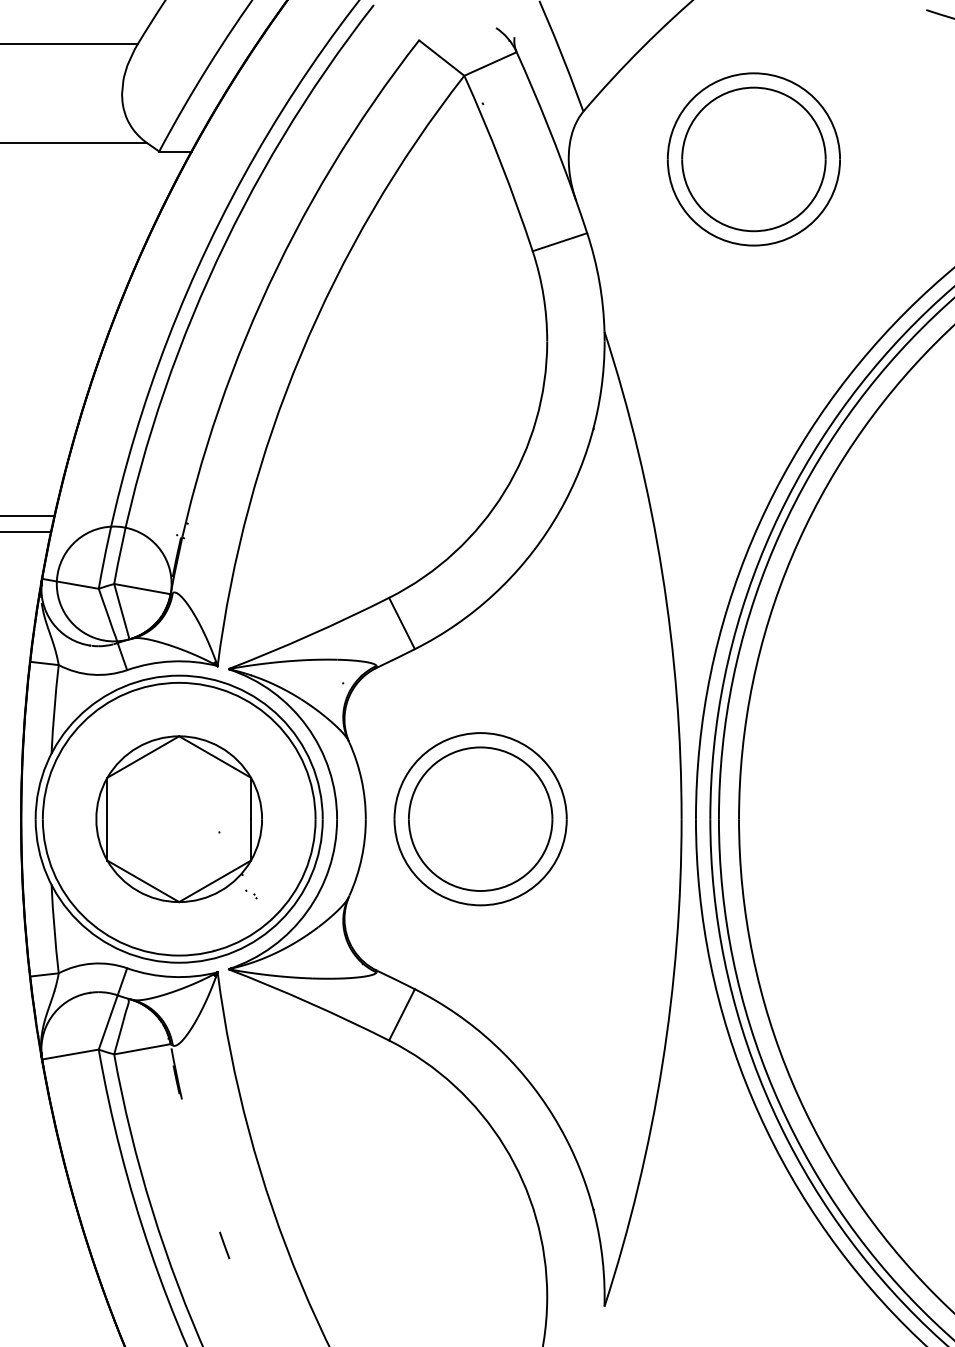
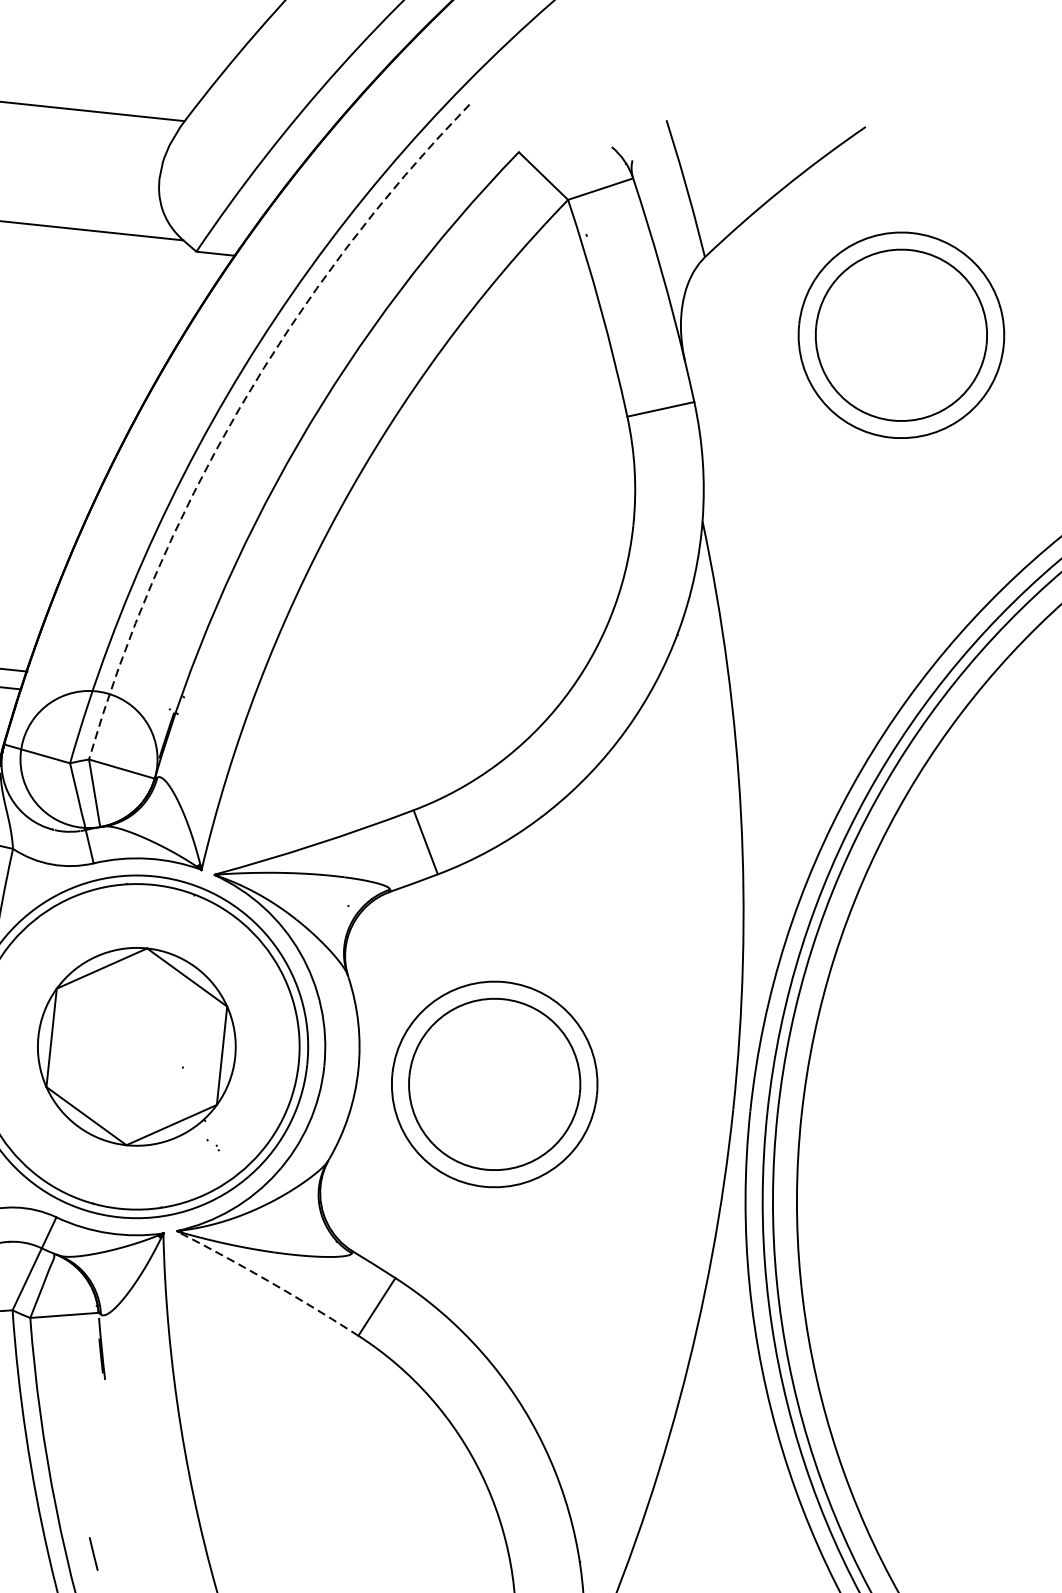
arc: (208, 278) -> (239, 408), solid -> dashed
arc: (309, 1002) -> (268, 1280), solid -> dashed
line: (224, 1245) -> (93, 1553), moved

